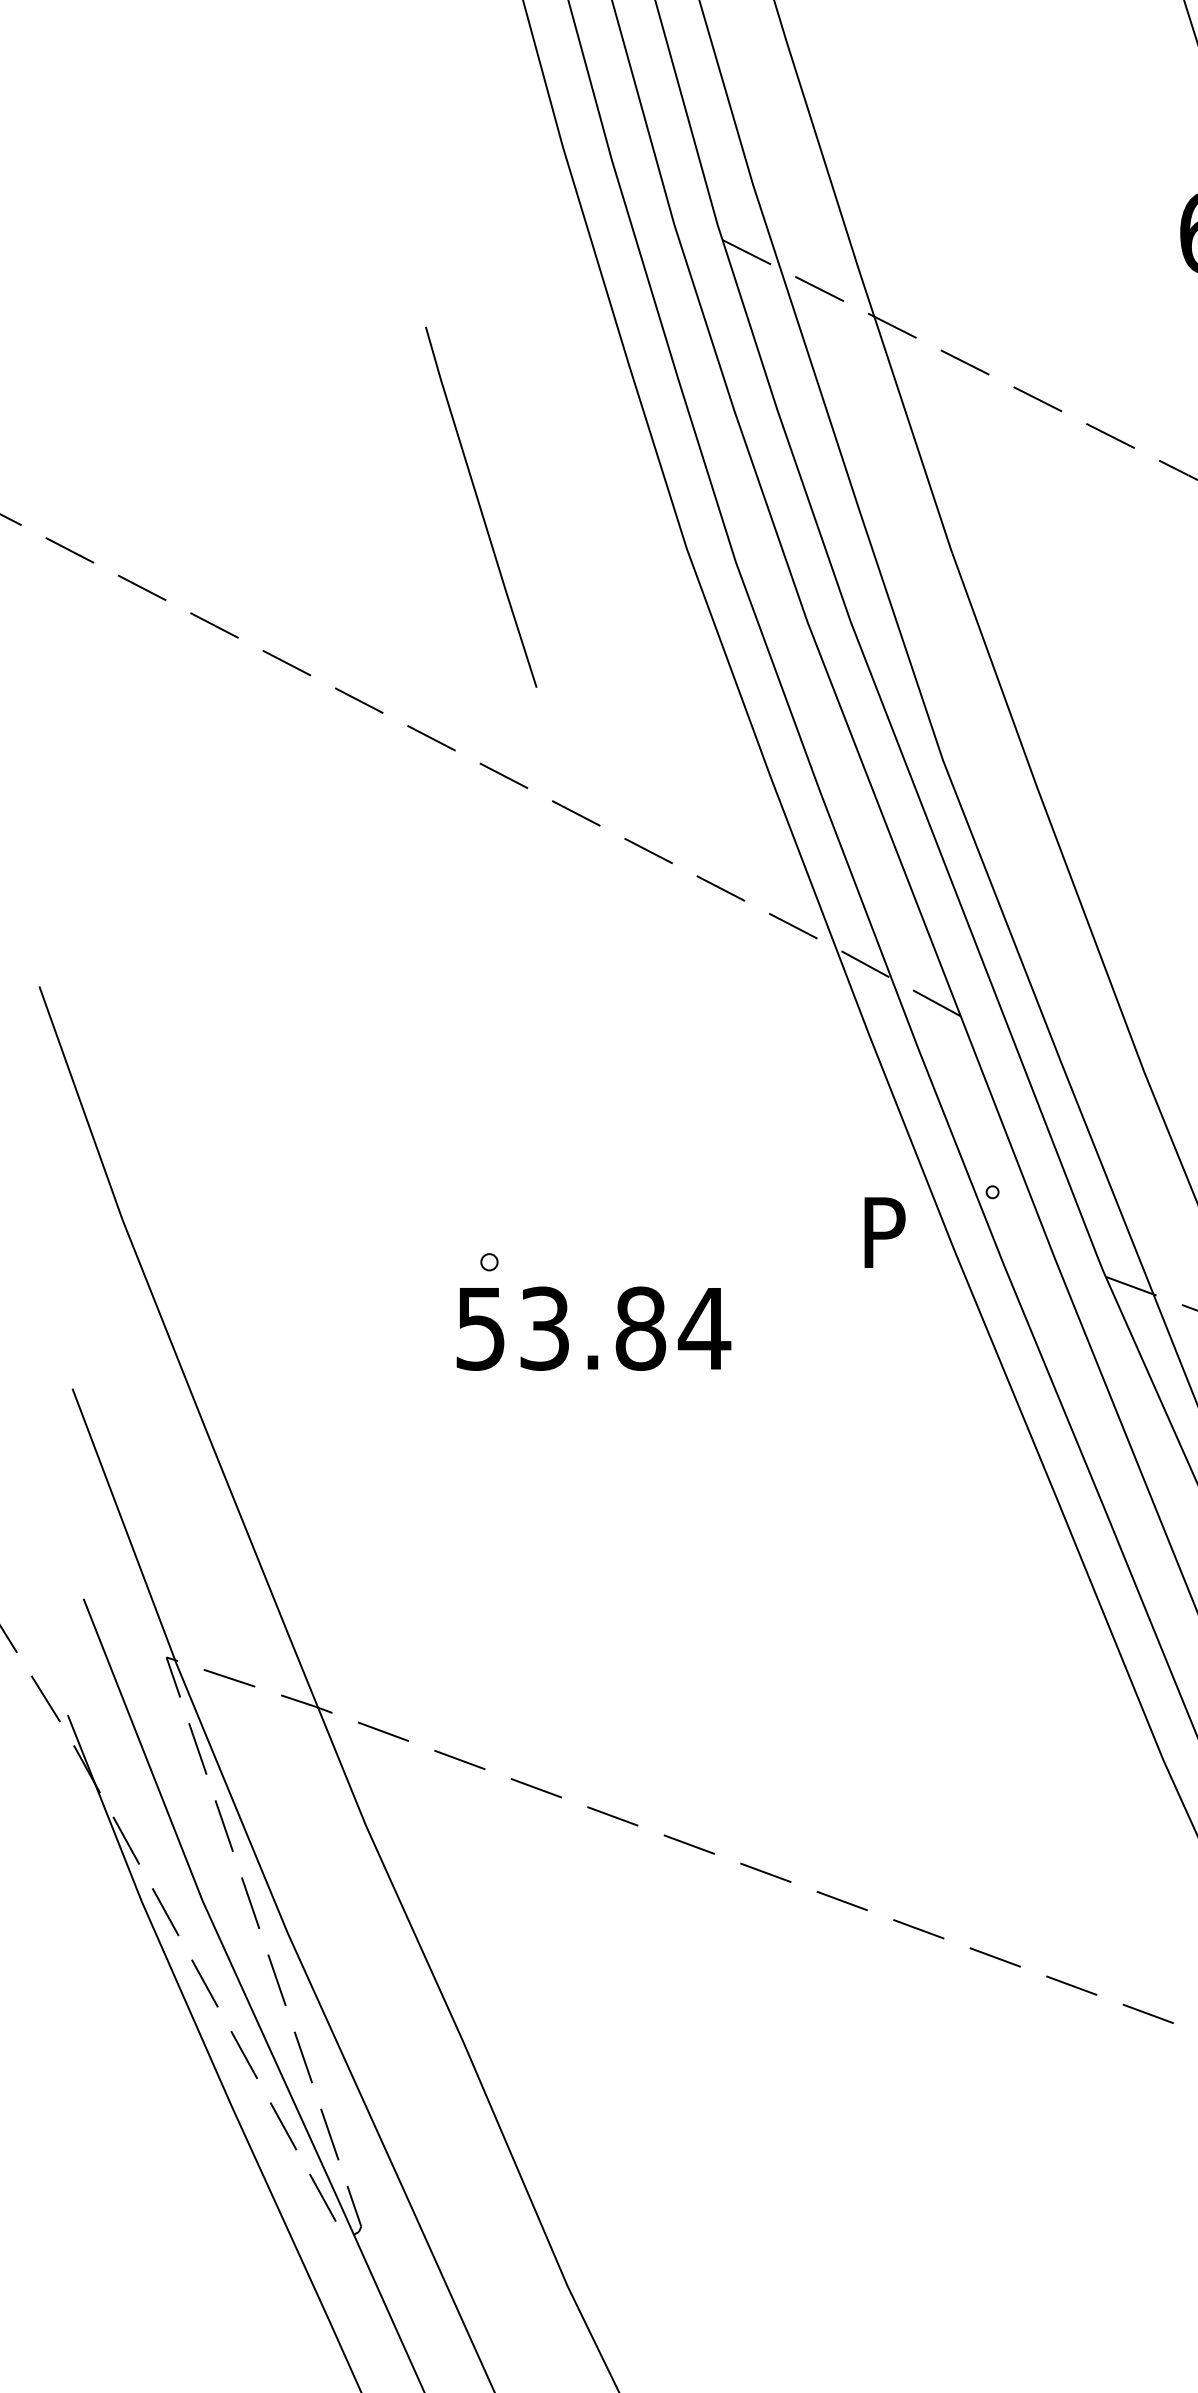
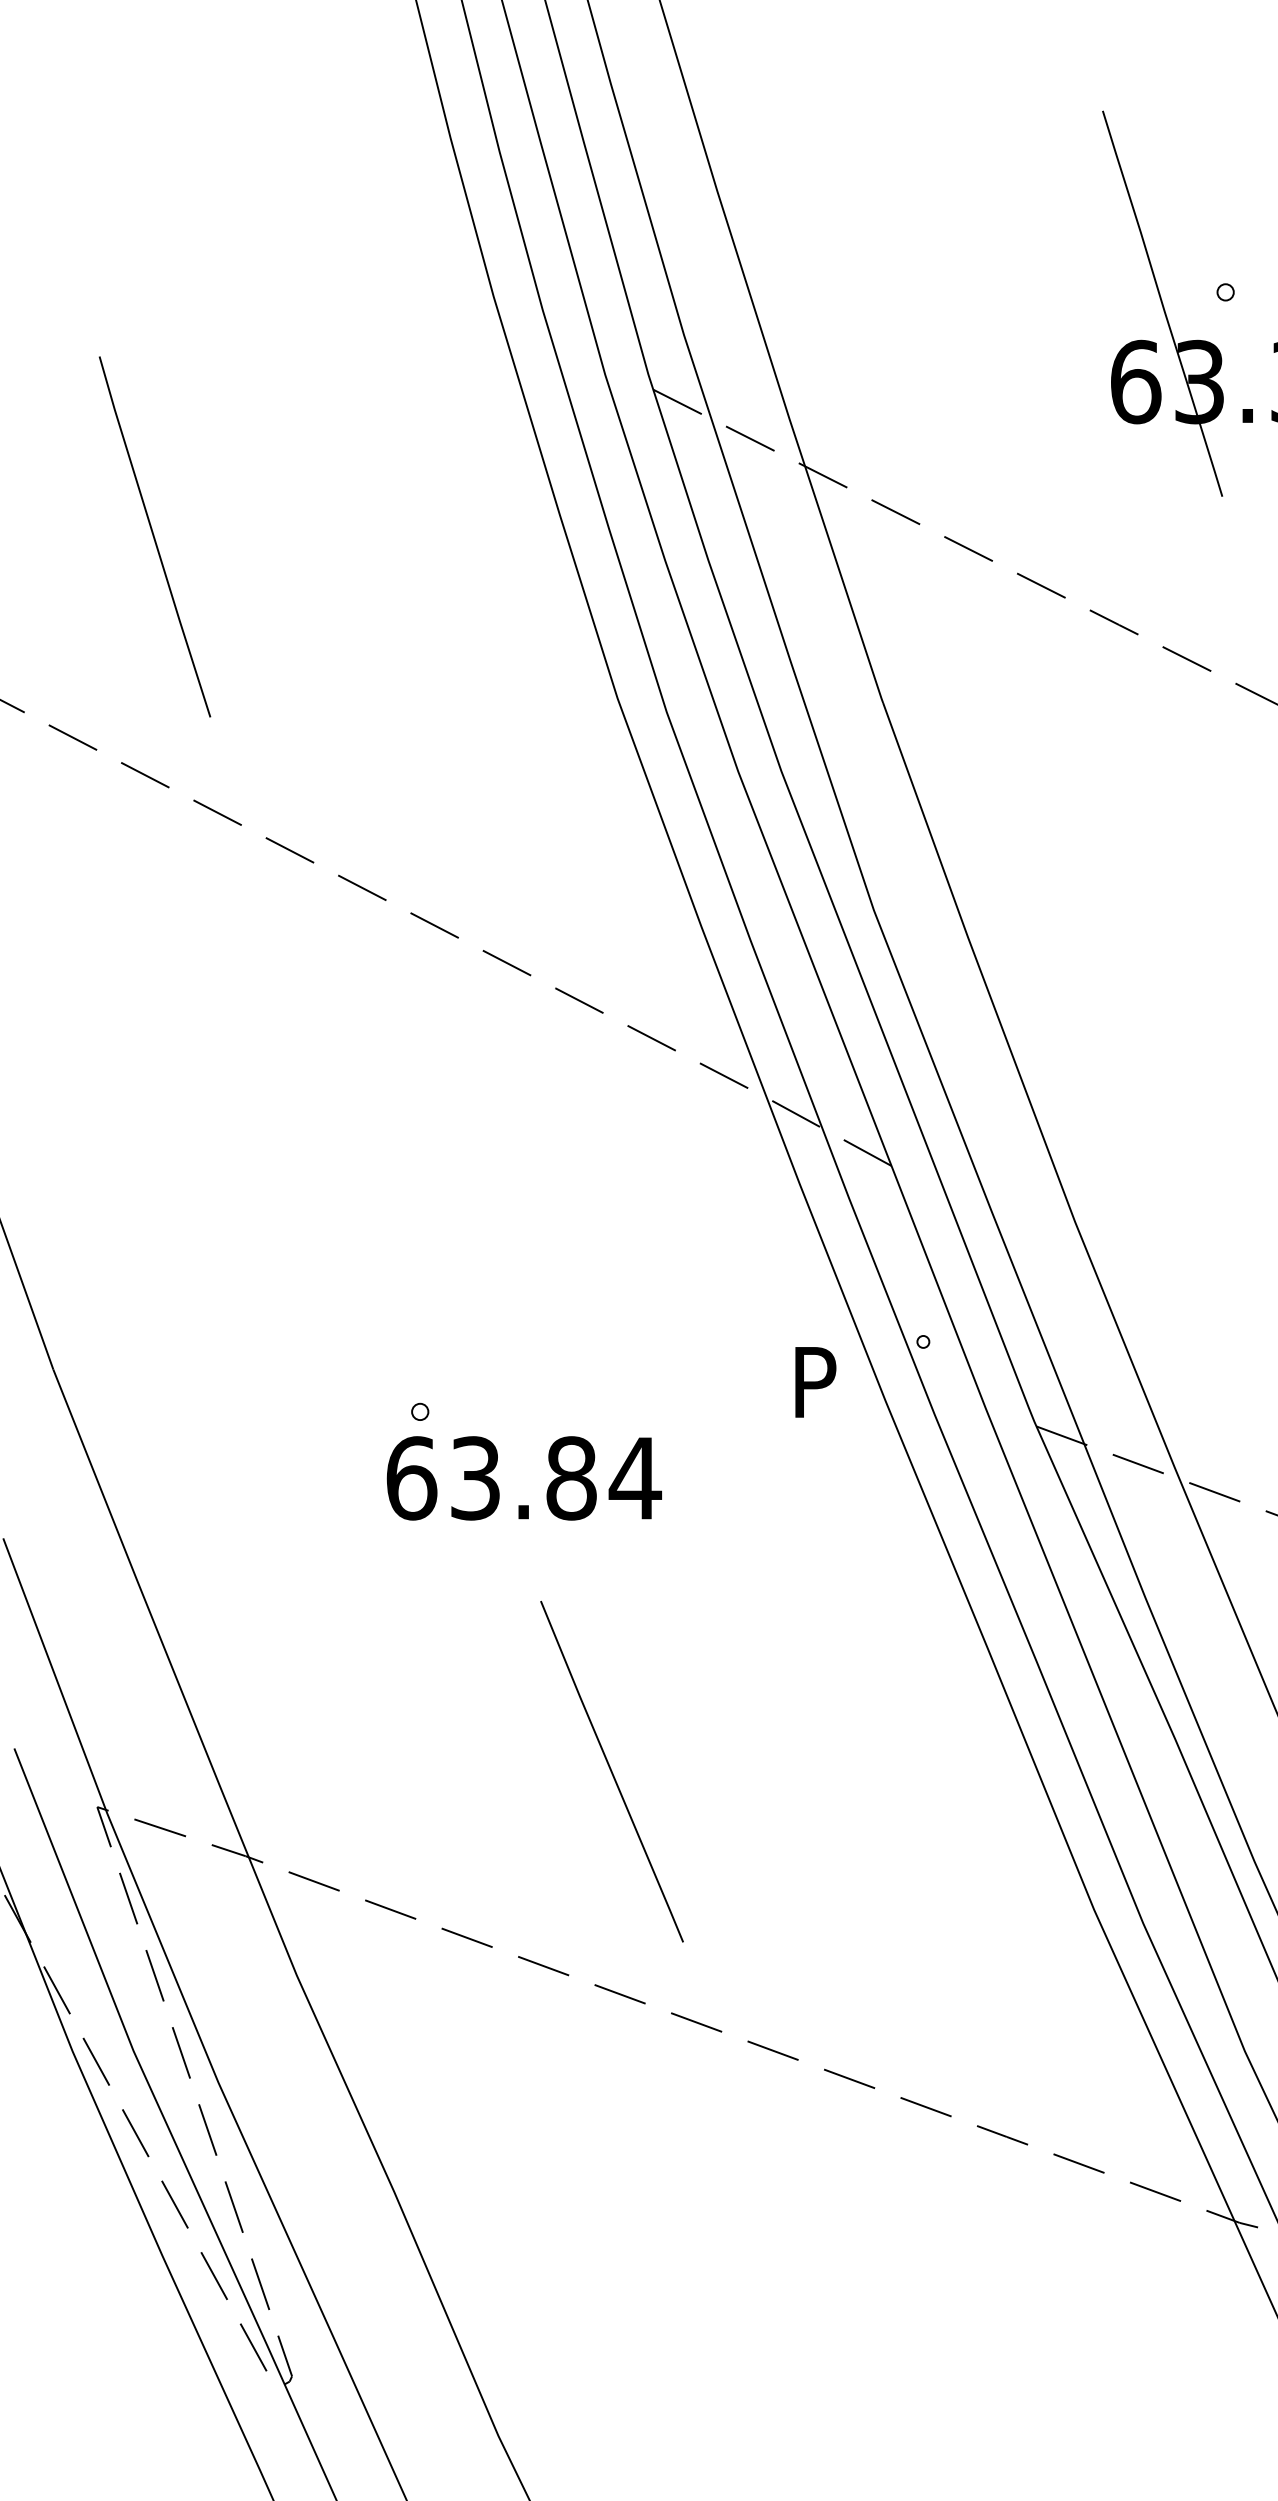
line: (480, 506) -> (154, 536), moved
text: (480, 1328) -> (411, 1478), 53.84 -> 63.84
line: (680, 1621) -> (611, 1771), added

